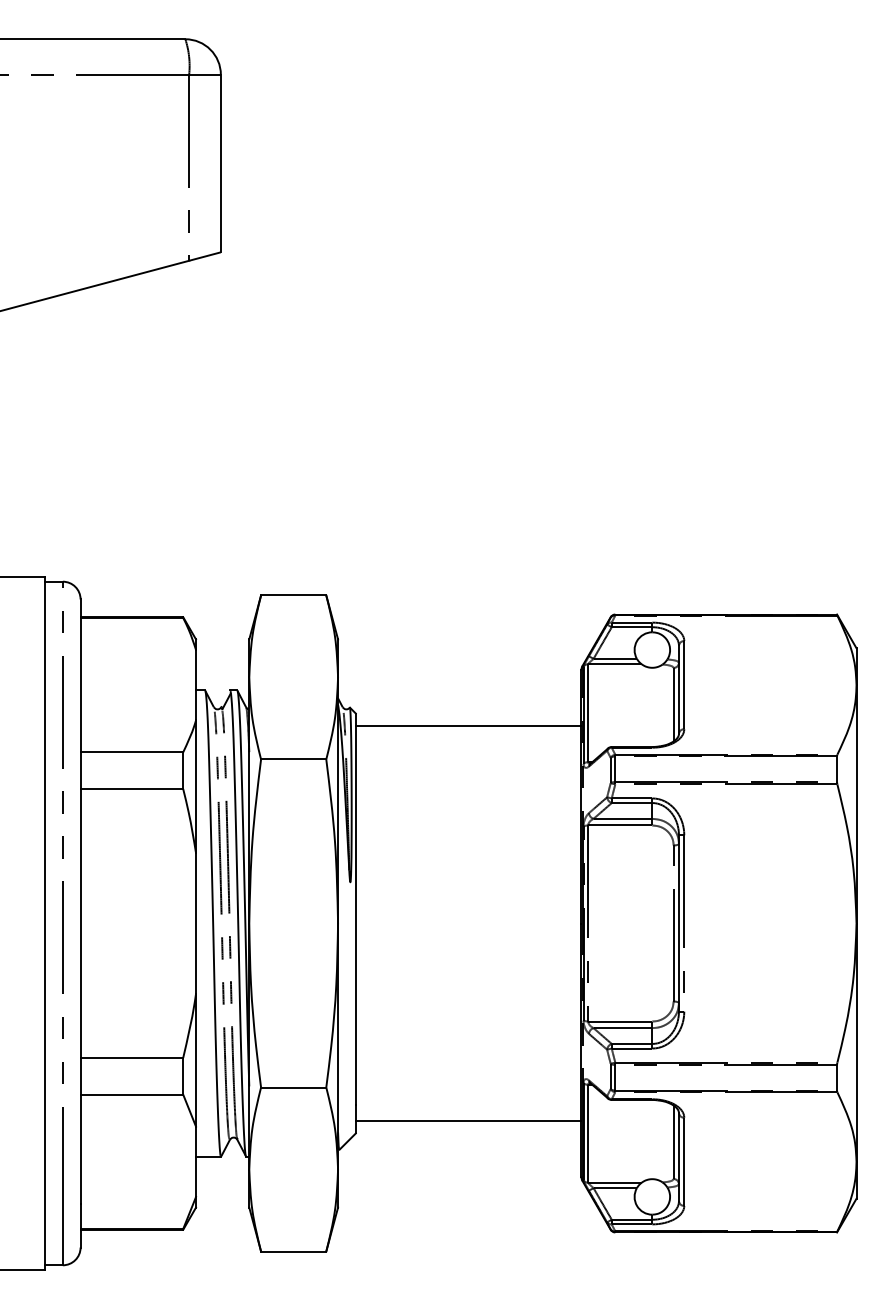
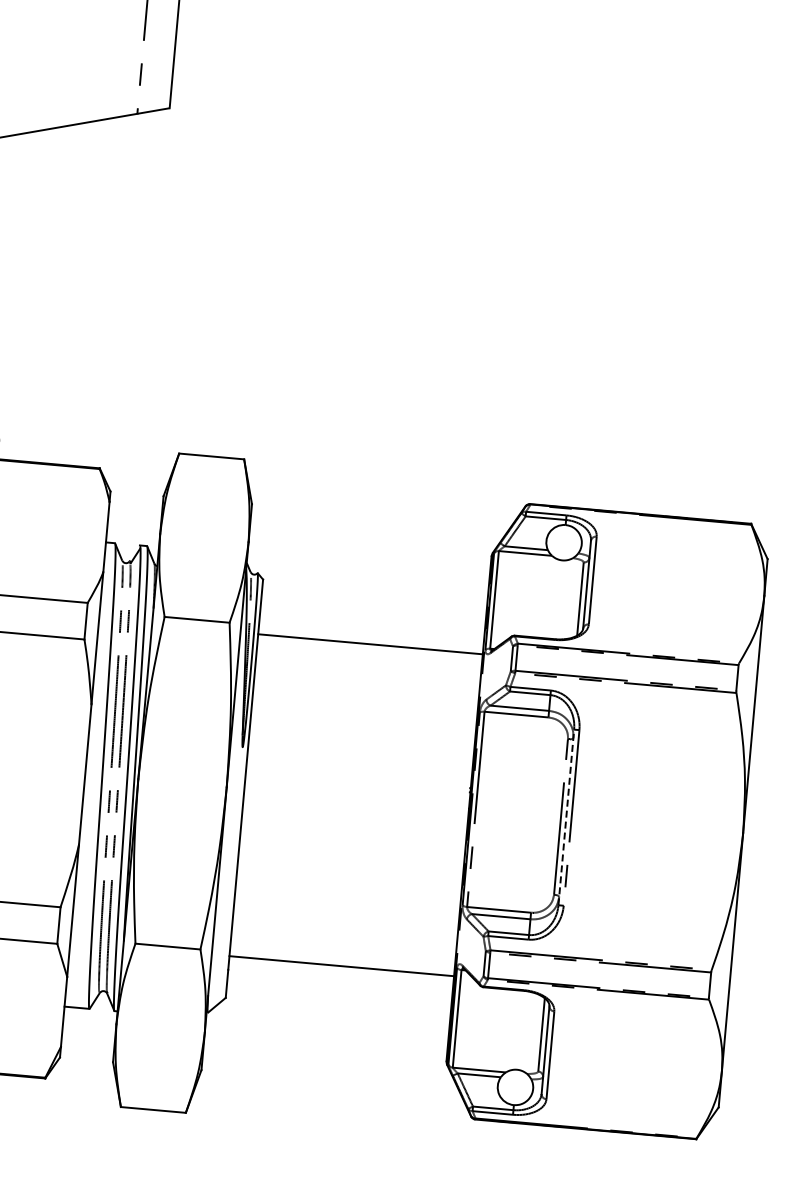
line: (468, 726) -> (370, 644), moved
line: (678, 922) -> (565, 816), solid -> dashed
line: (468, 1120) -> (341, 966), moved

